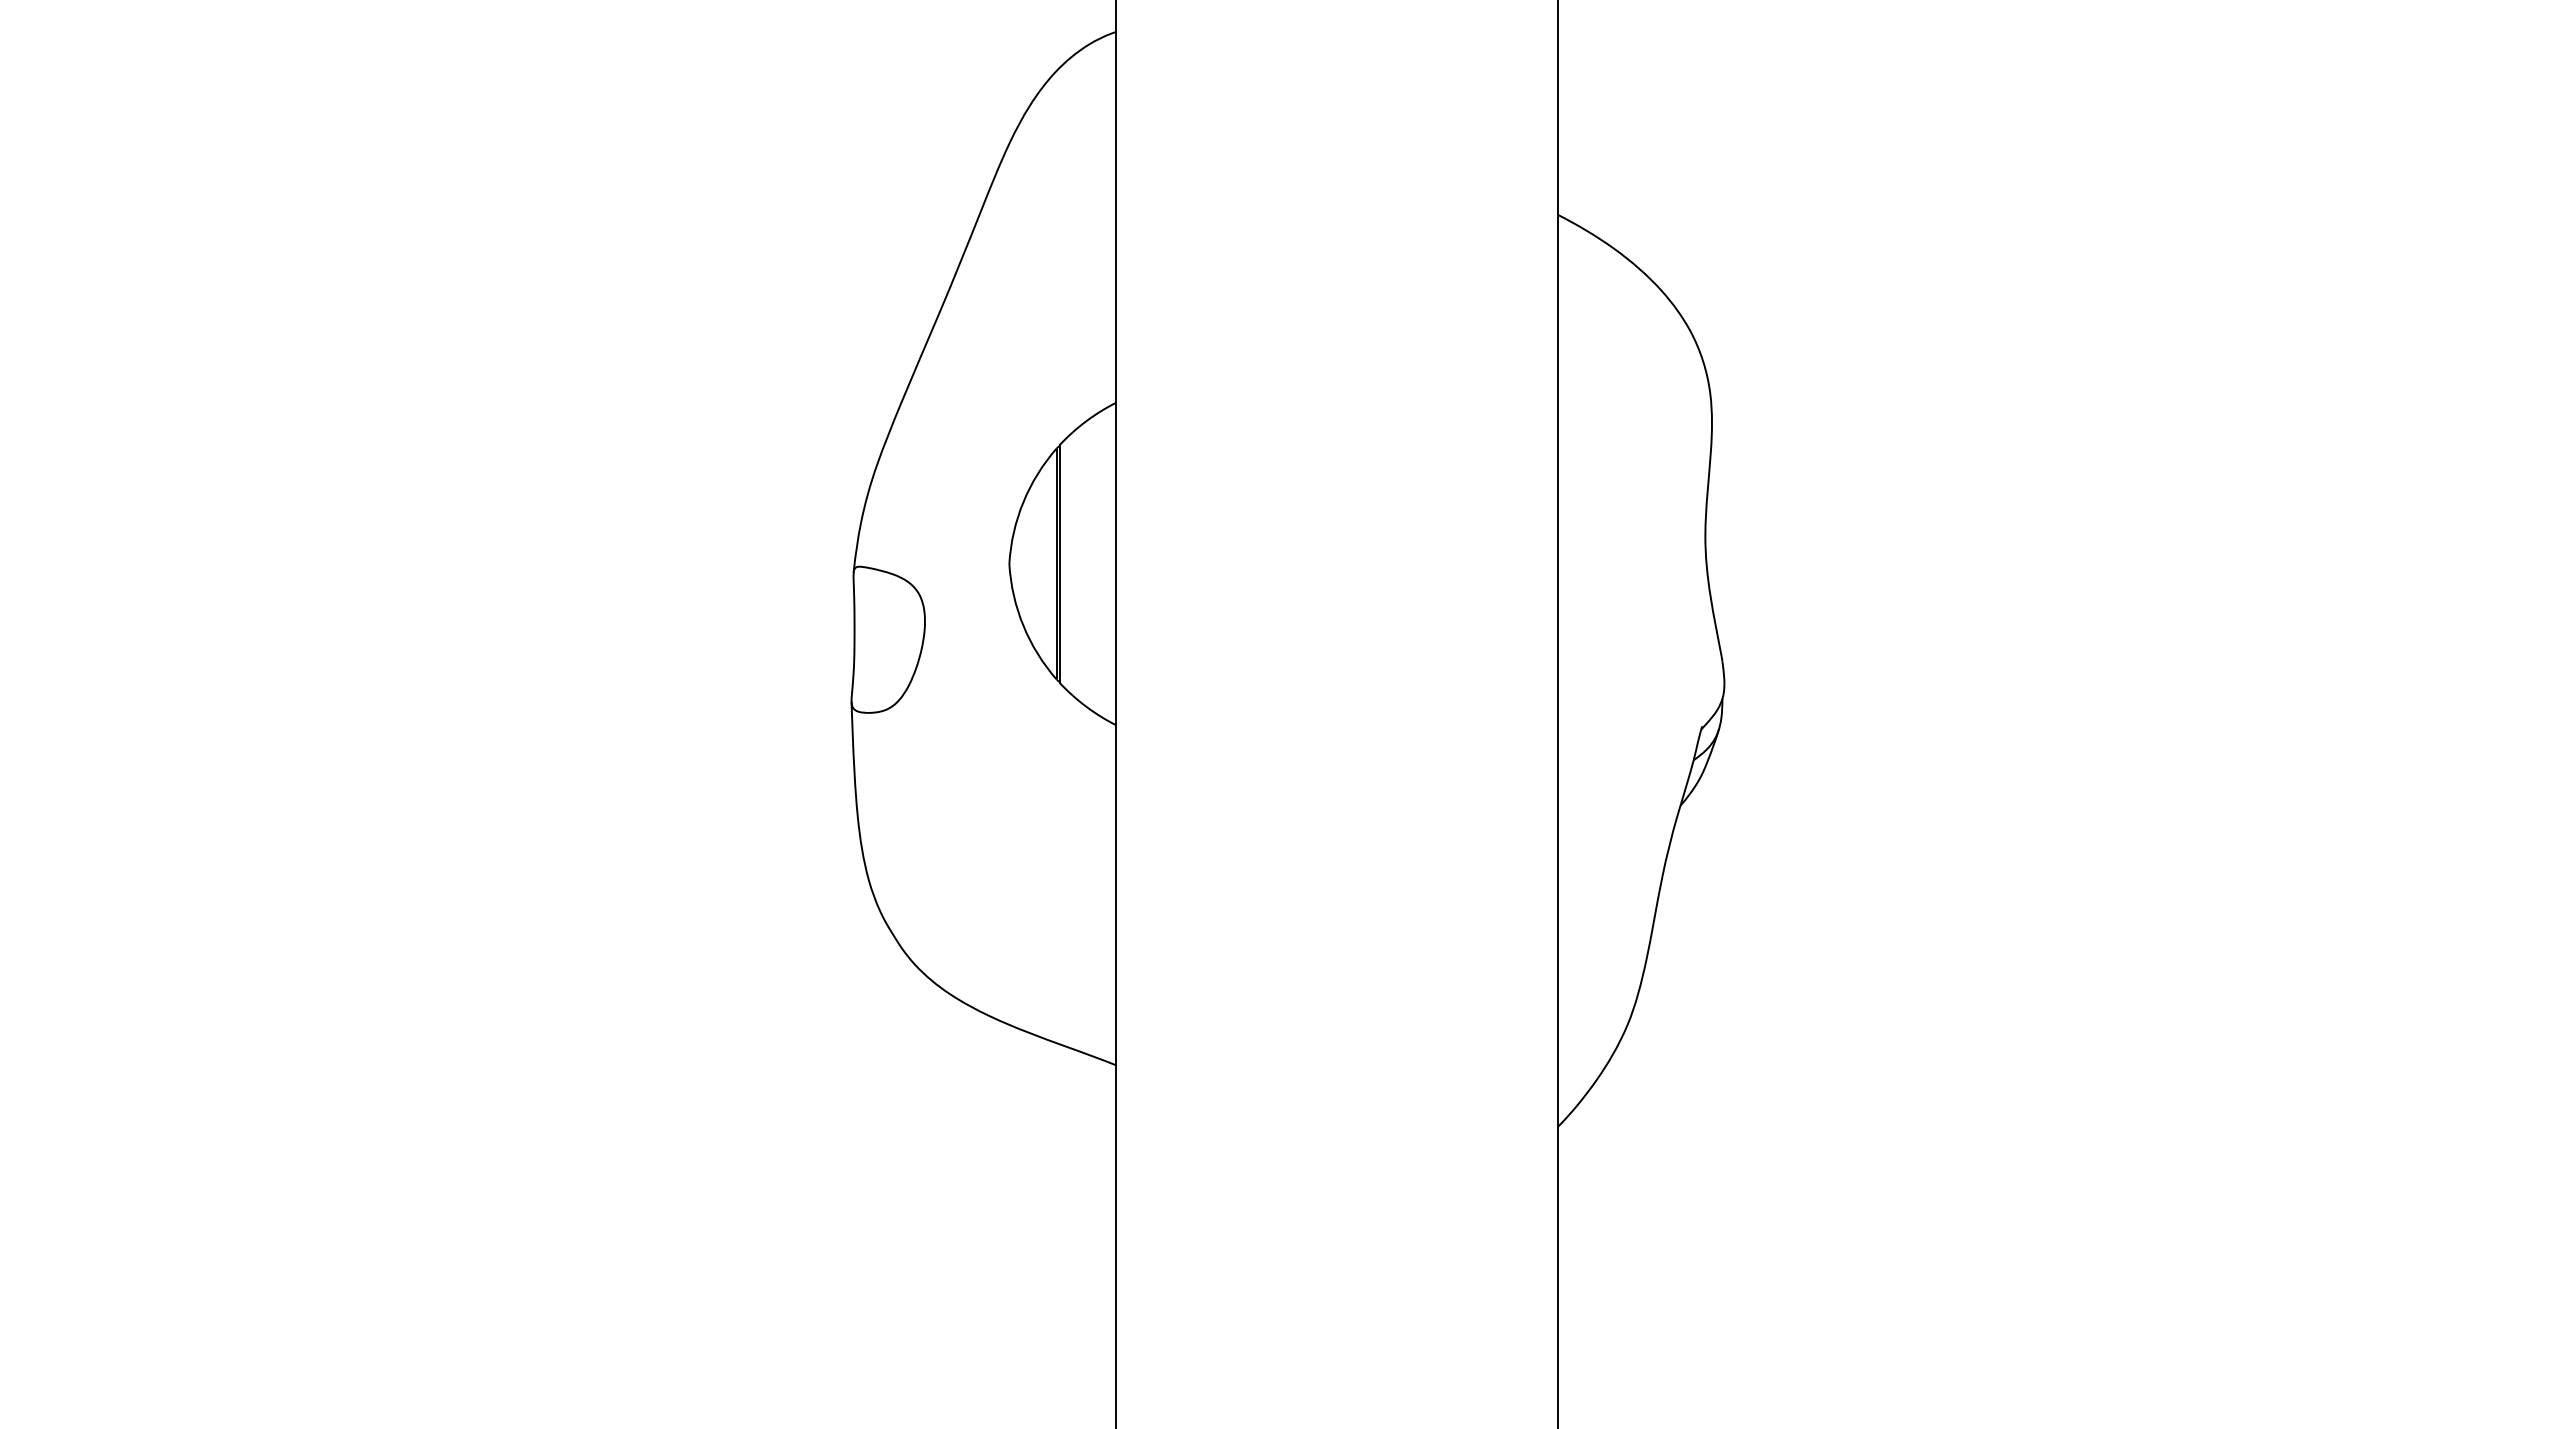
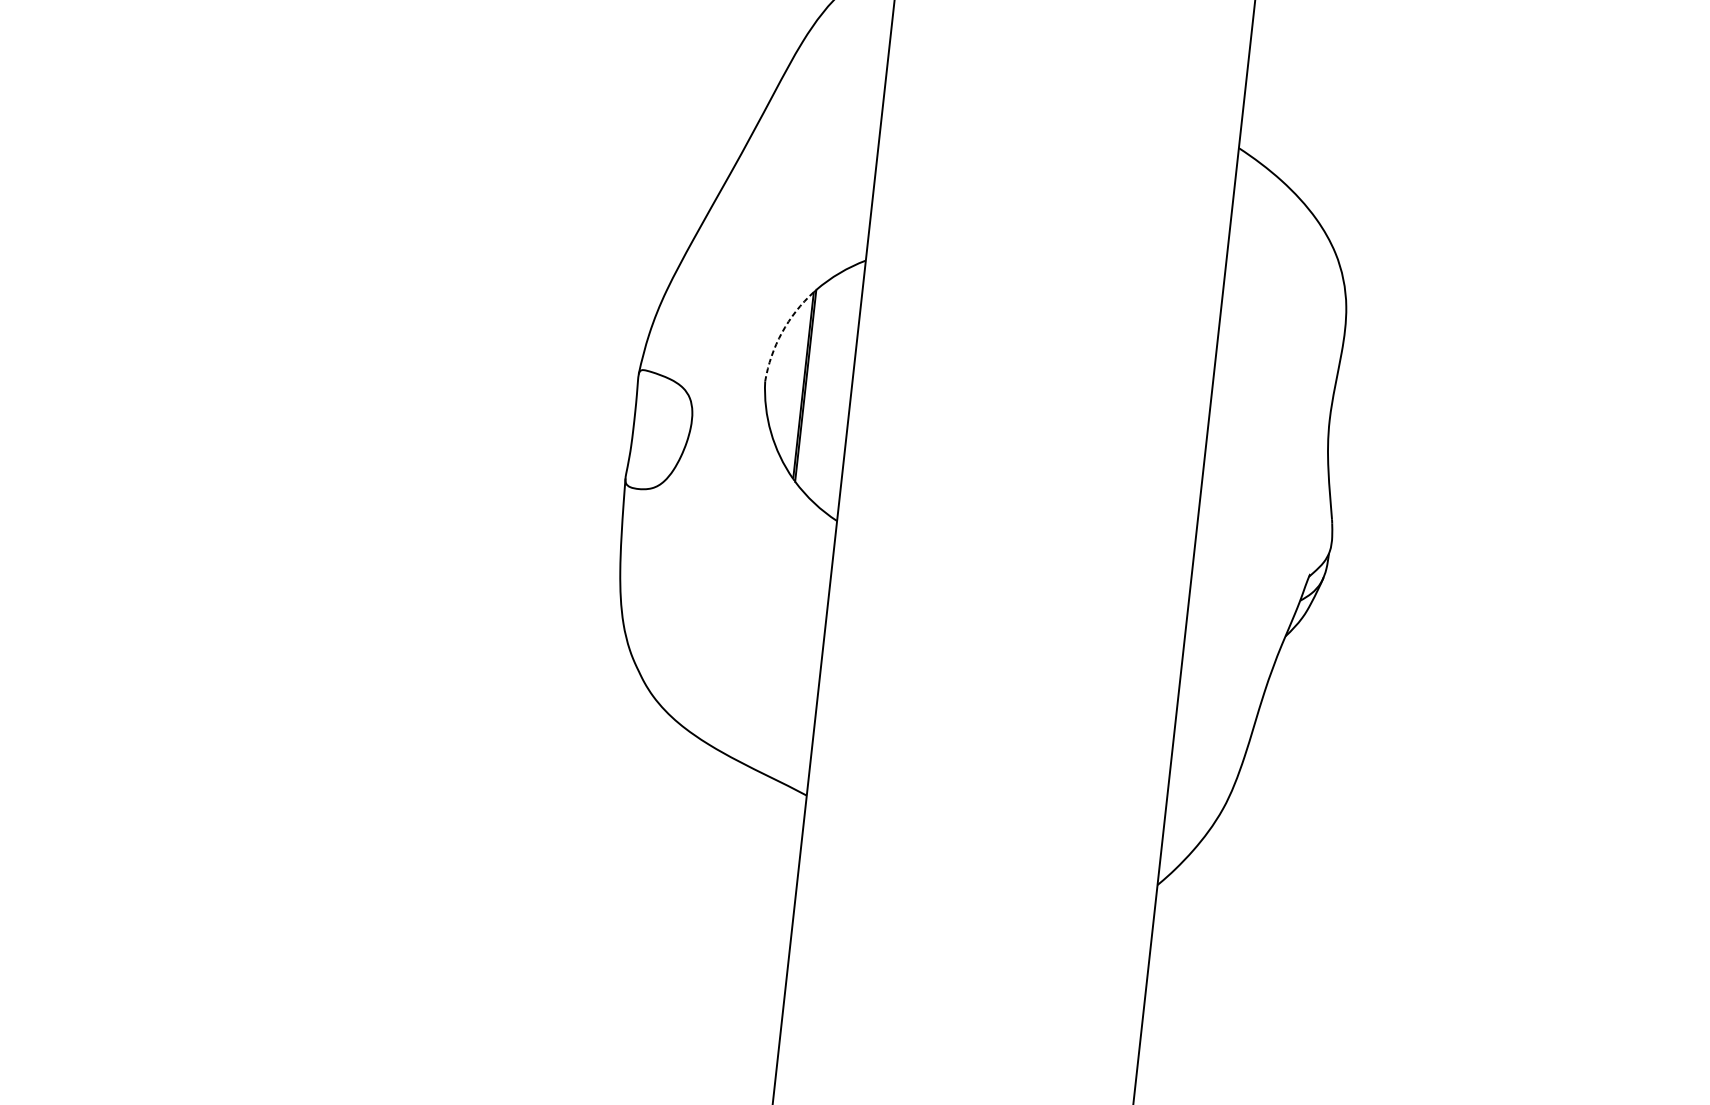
arc: (1023, 502) -> (782, 332), solid -> dashed

